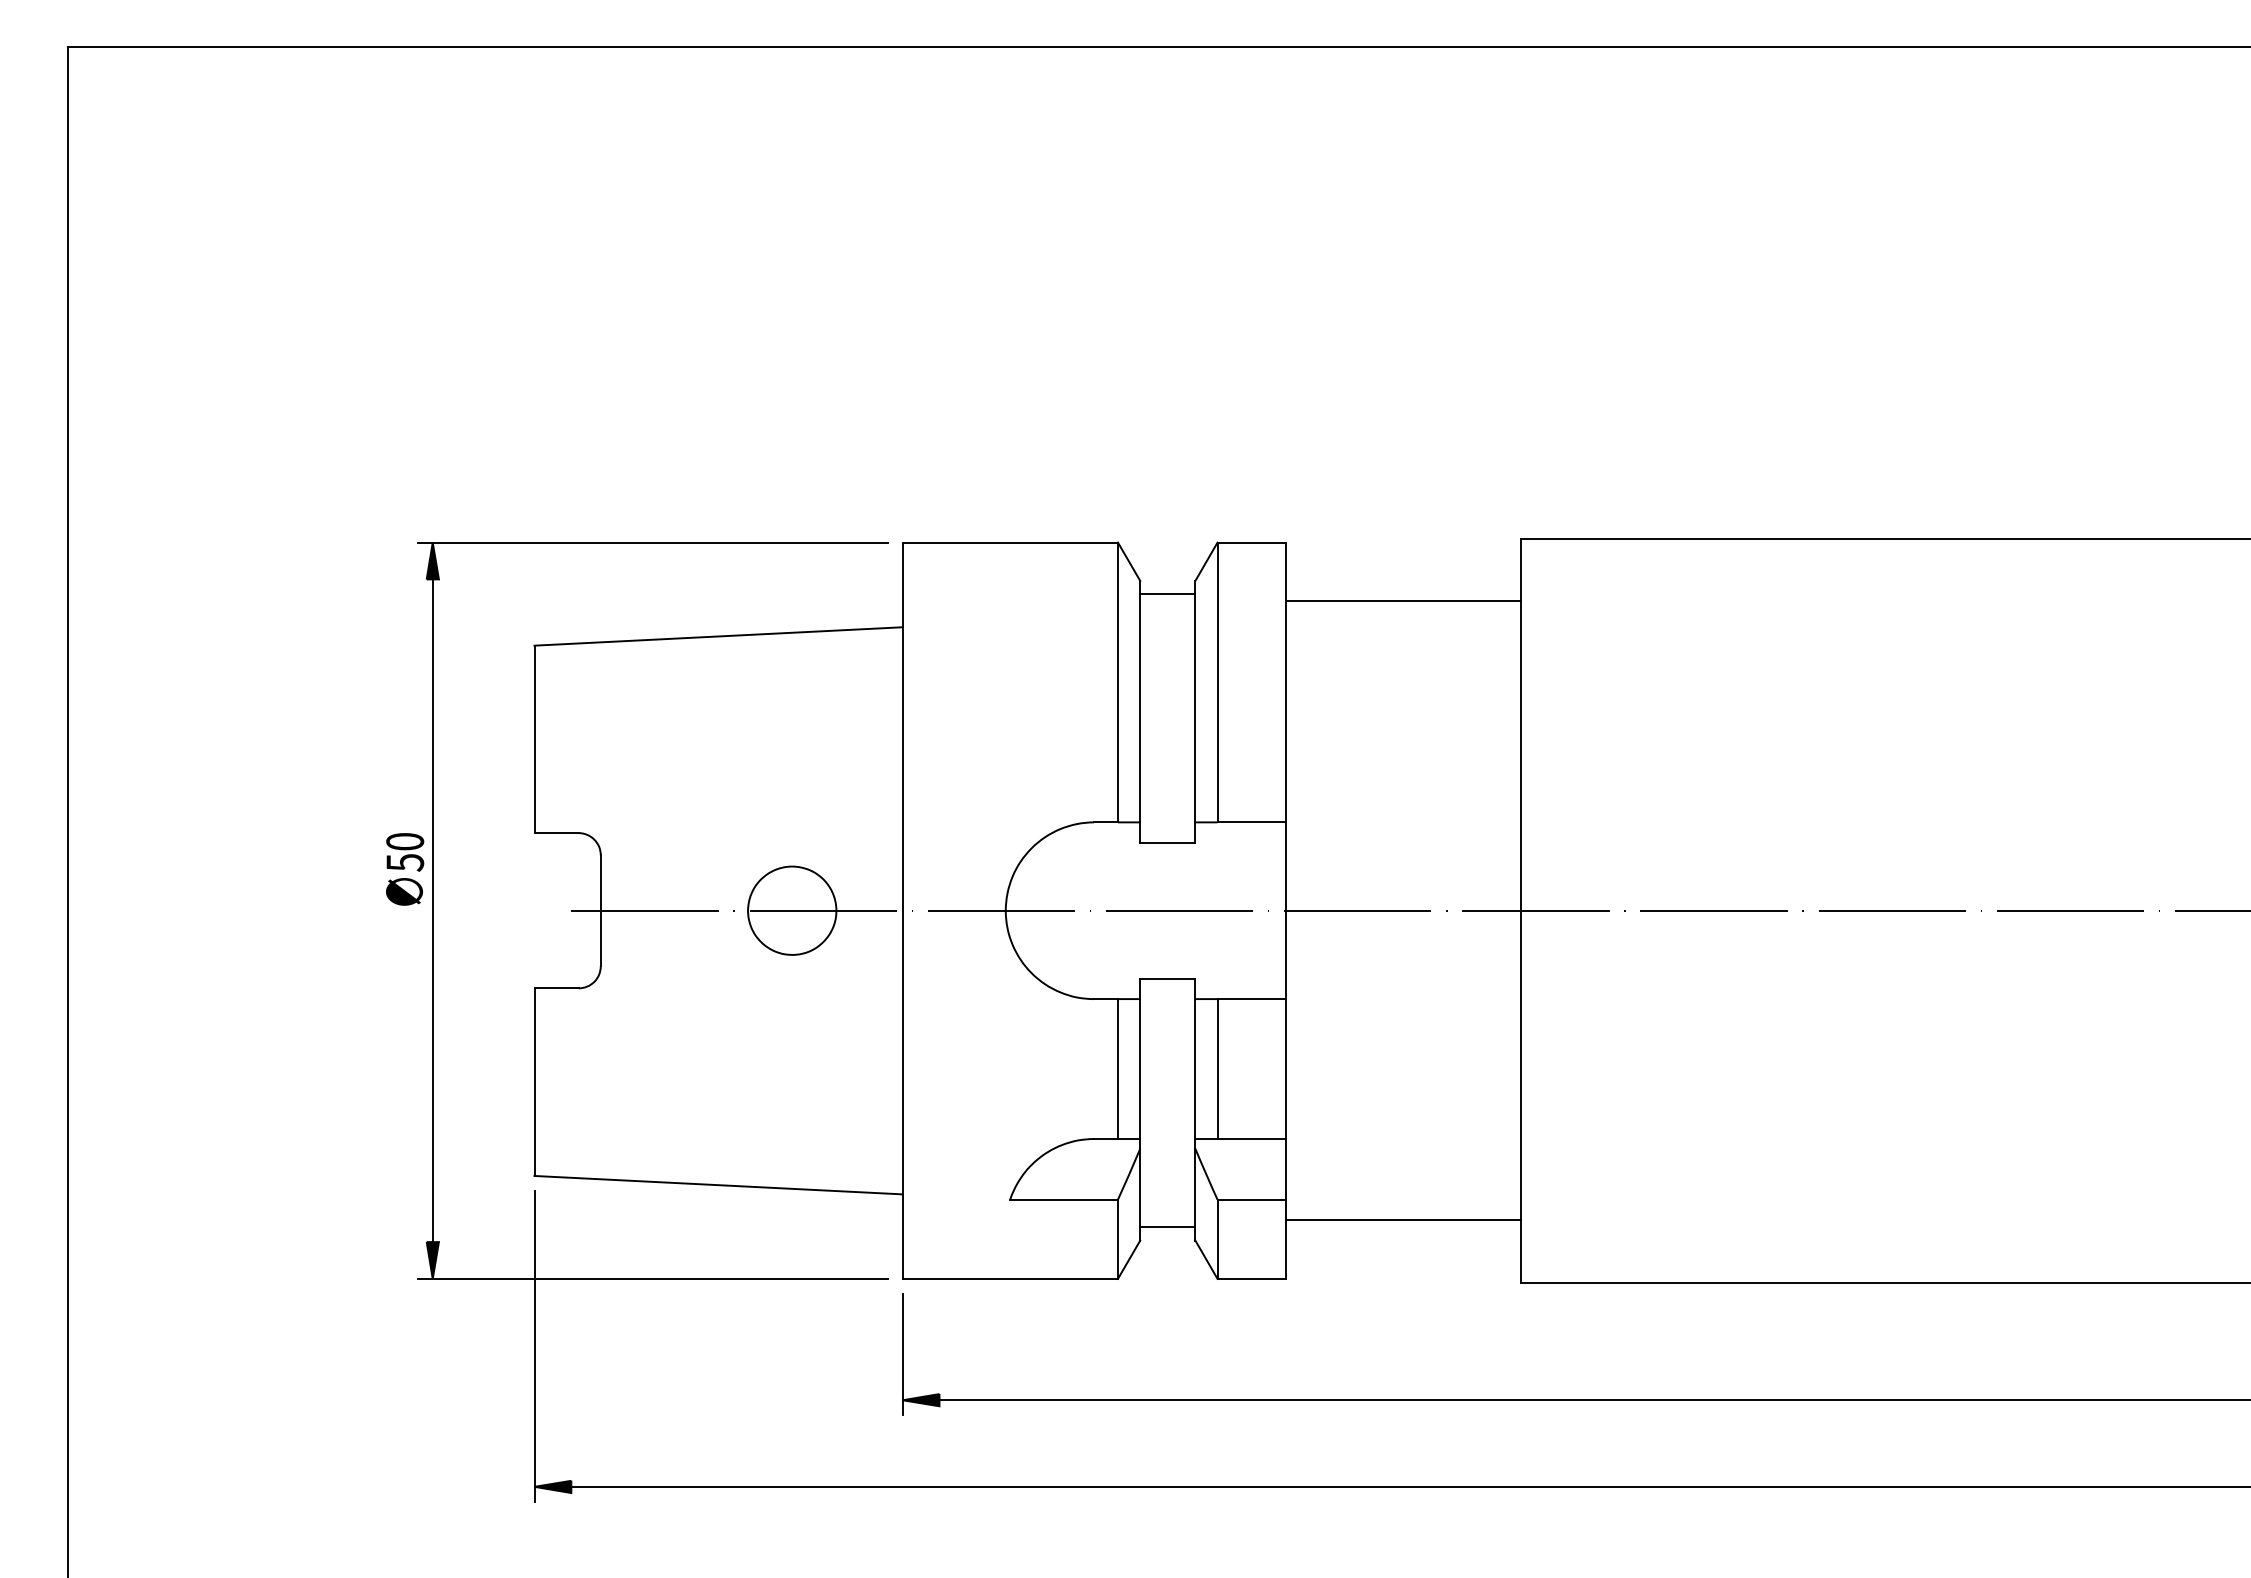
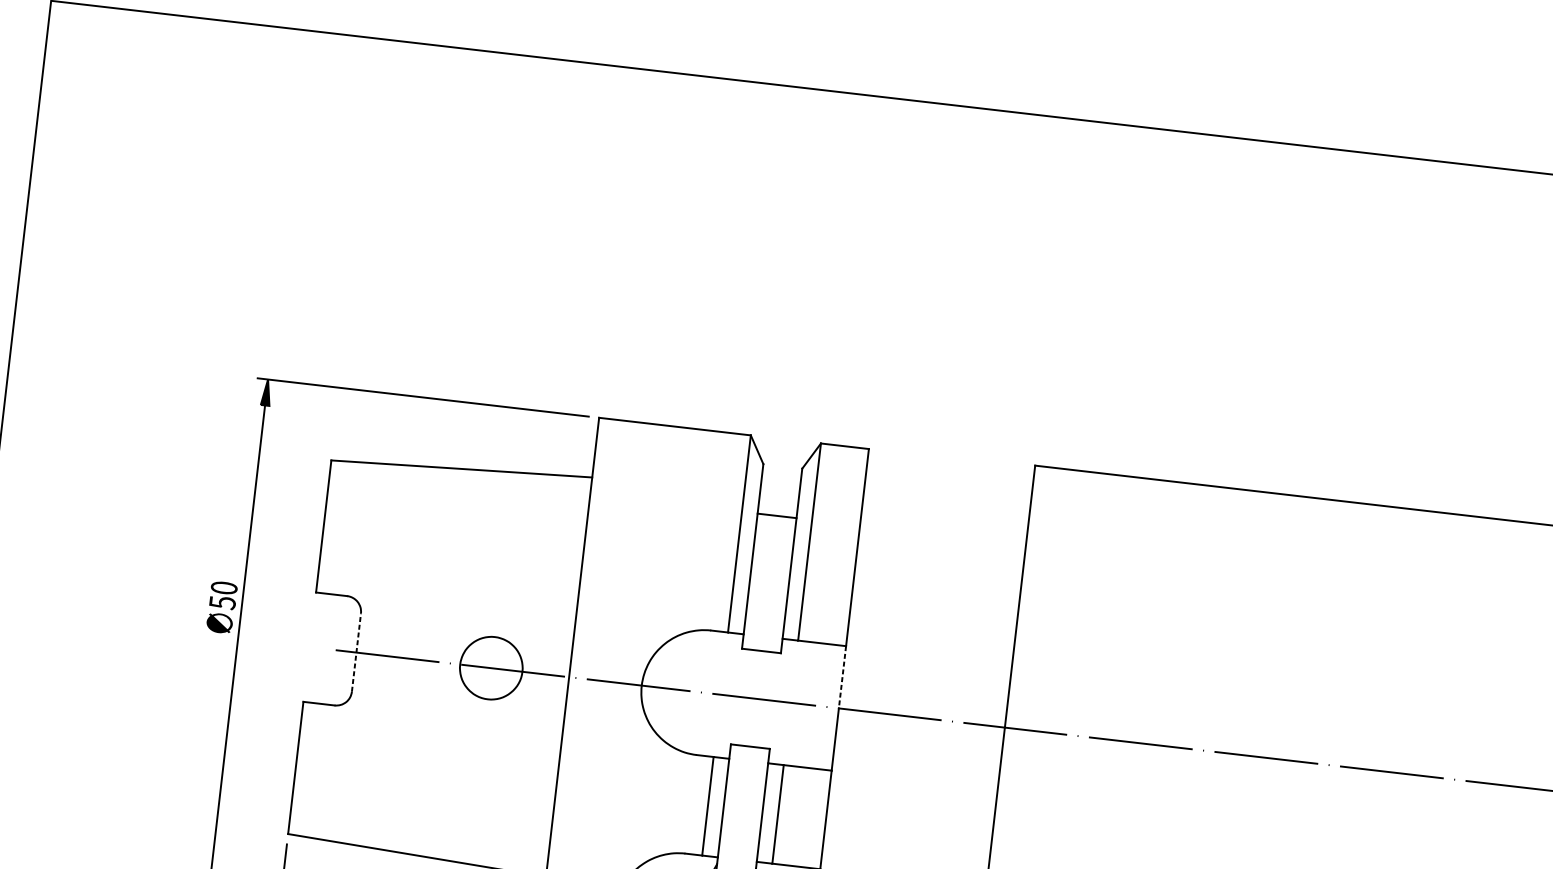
line: (1167, 594) -> (776, 516), moved
line: (1403, 601) -> (947, 500), removed
line: (1285, 867) -> (842, 677), solid -> dashed
line: (600, 910) -> (356, 652), solid -> dashed

